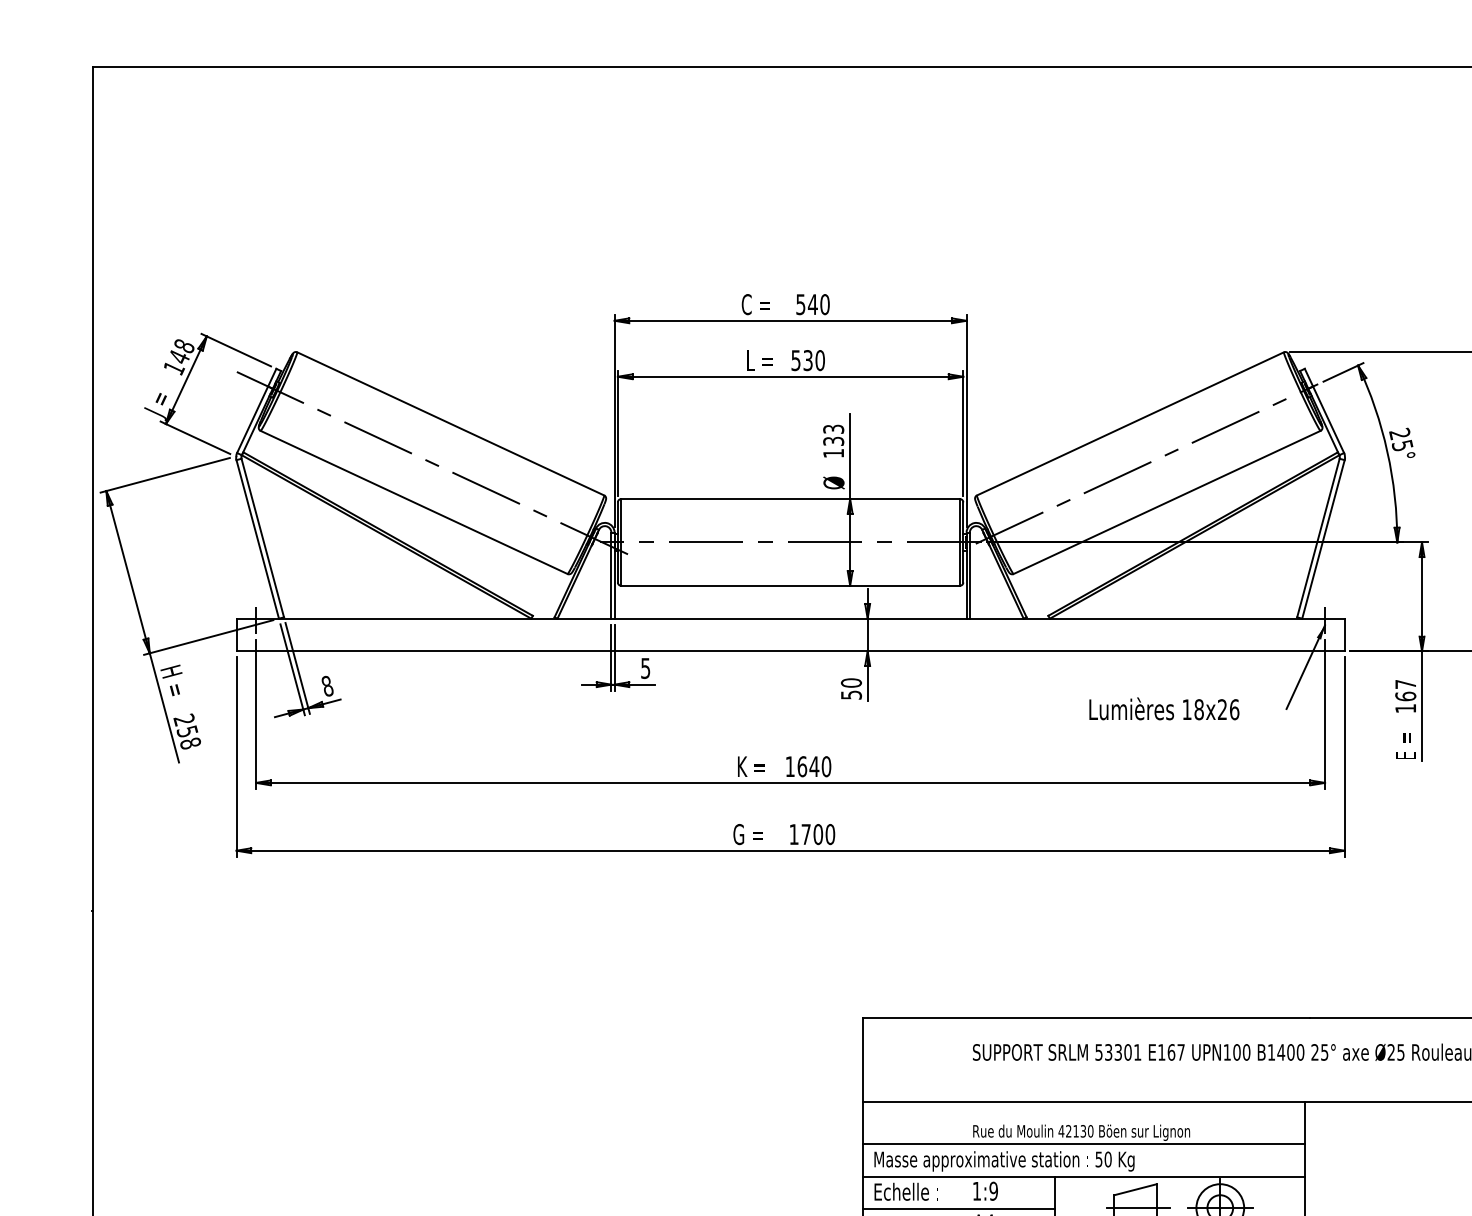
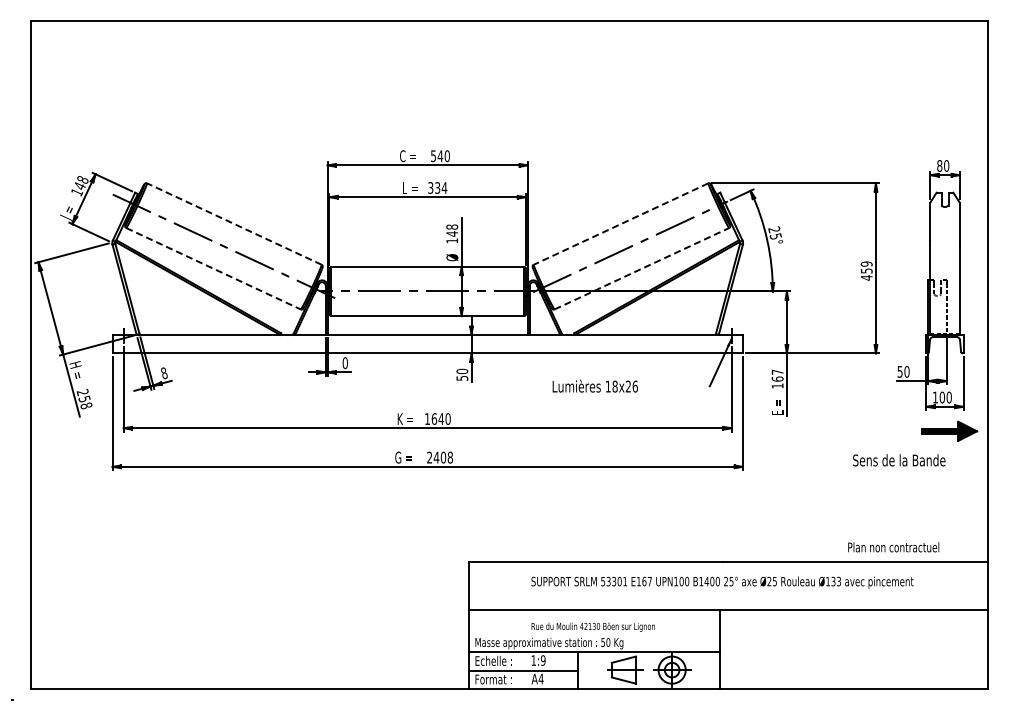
text: (807, 359) -> (437, 187), 530 -> 334
line: (449, 422) -> (233, 223), solid -> dashed
line: (1129, 424) -> (620, 224), solid -> dashed
text: (834, 435) -> (452, 230), 133 -> 148
line: (415, 502) -> (214, 268), solid -> dashed
line: (1168, 502) -> (642, 268), solid -> dashed
text: (644, 669) -> (344, 363), 5 -> 0
text: (1162, 707) -> (594, 385), moved
text: (813, 834) -> (440, 457), 1700 -> 2408
line: (1083, 1143) -> (594, 633), removed

